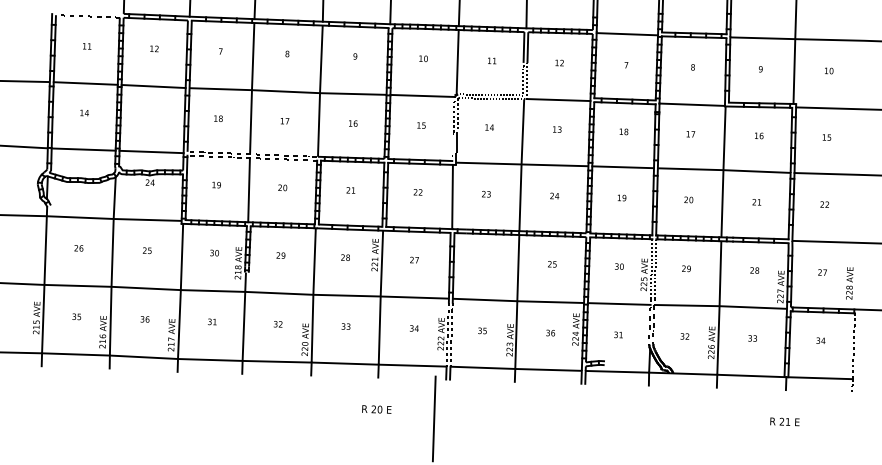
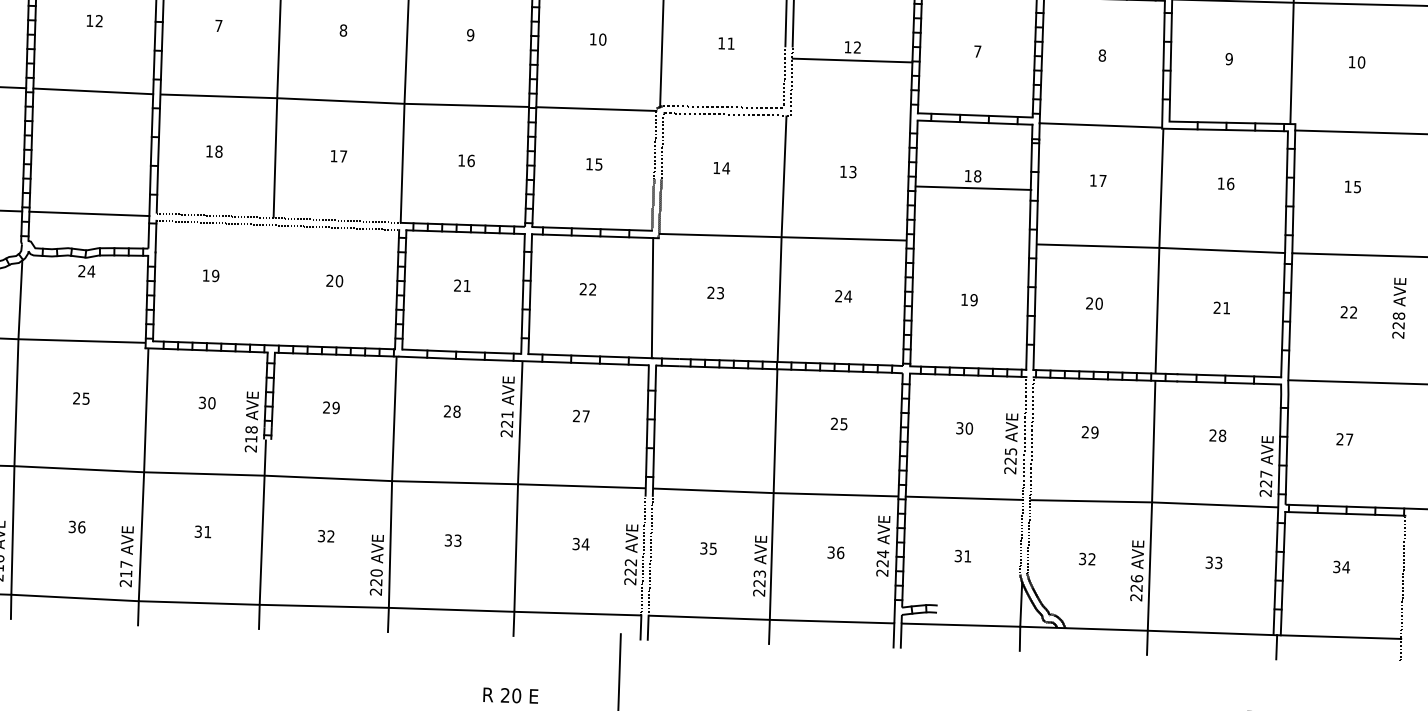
line: (558, 100) -> (852, 61), moved
line: (623, 167) -> (974, 188), moved
line: (248, 190) -> (270, 285), removed
text: (849, 283) -> (1398, 308), moved

